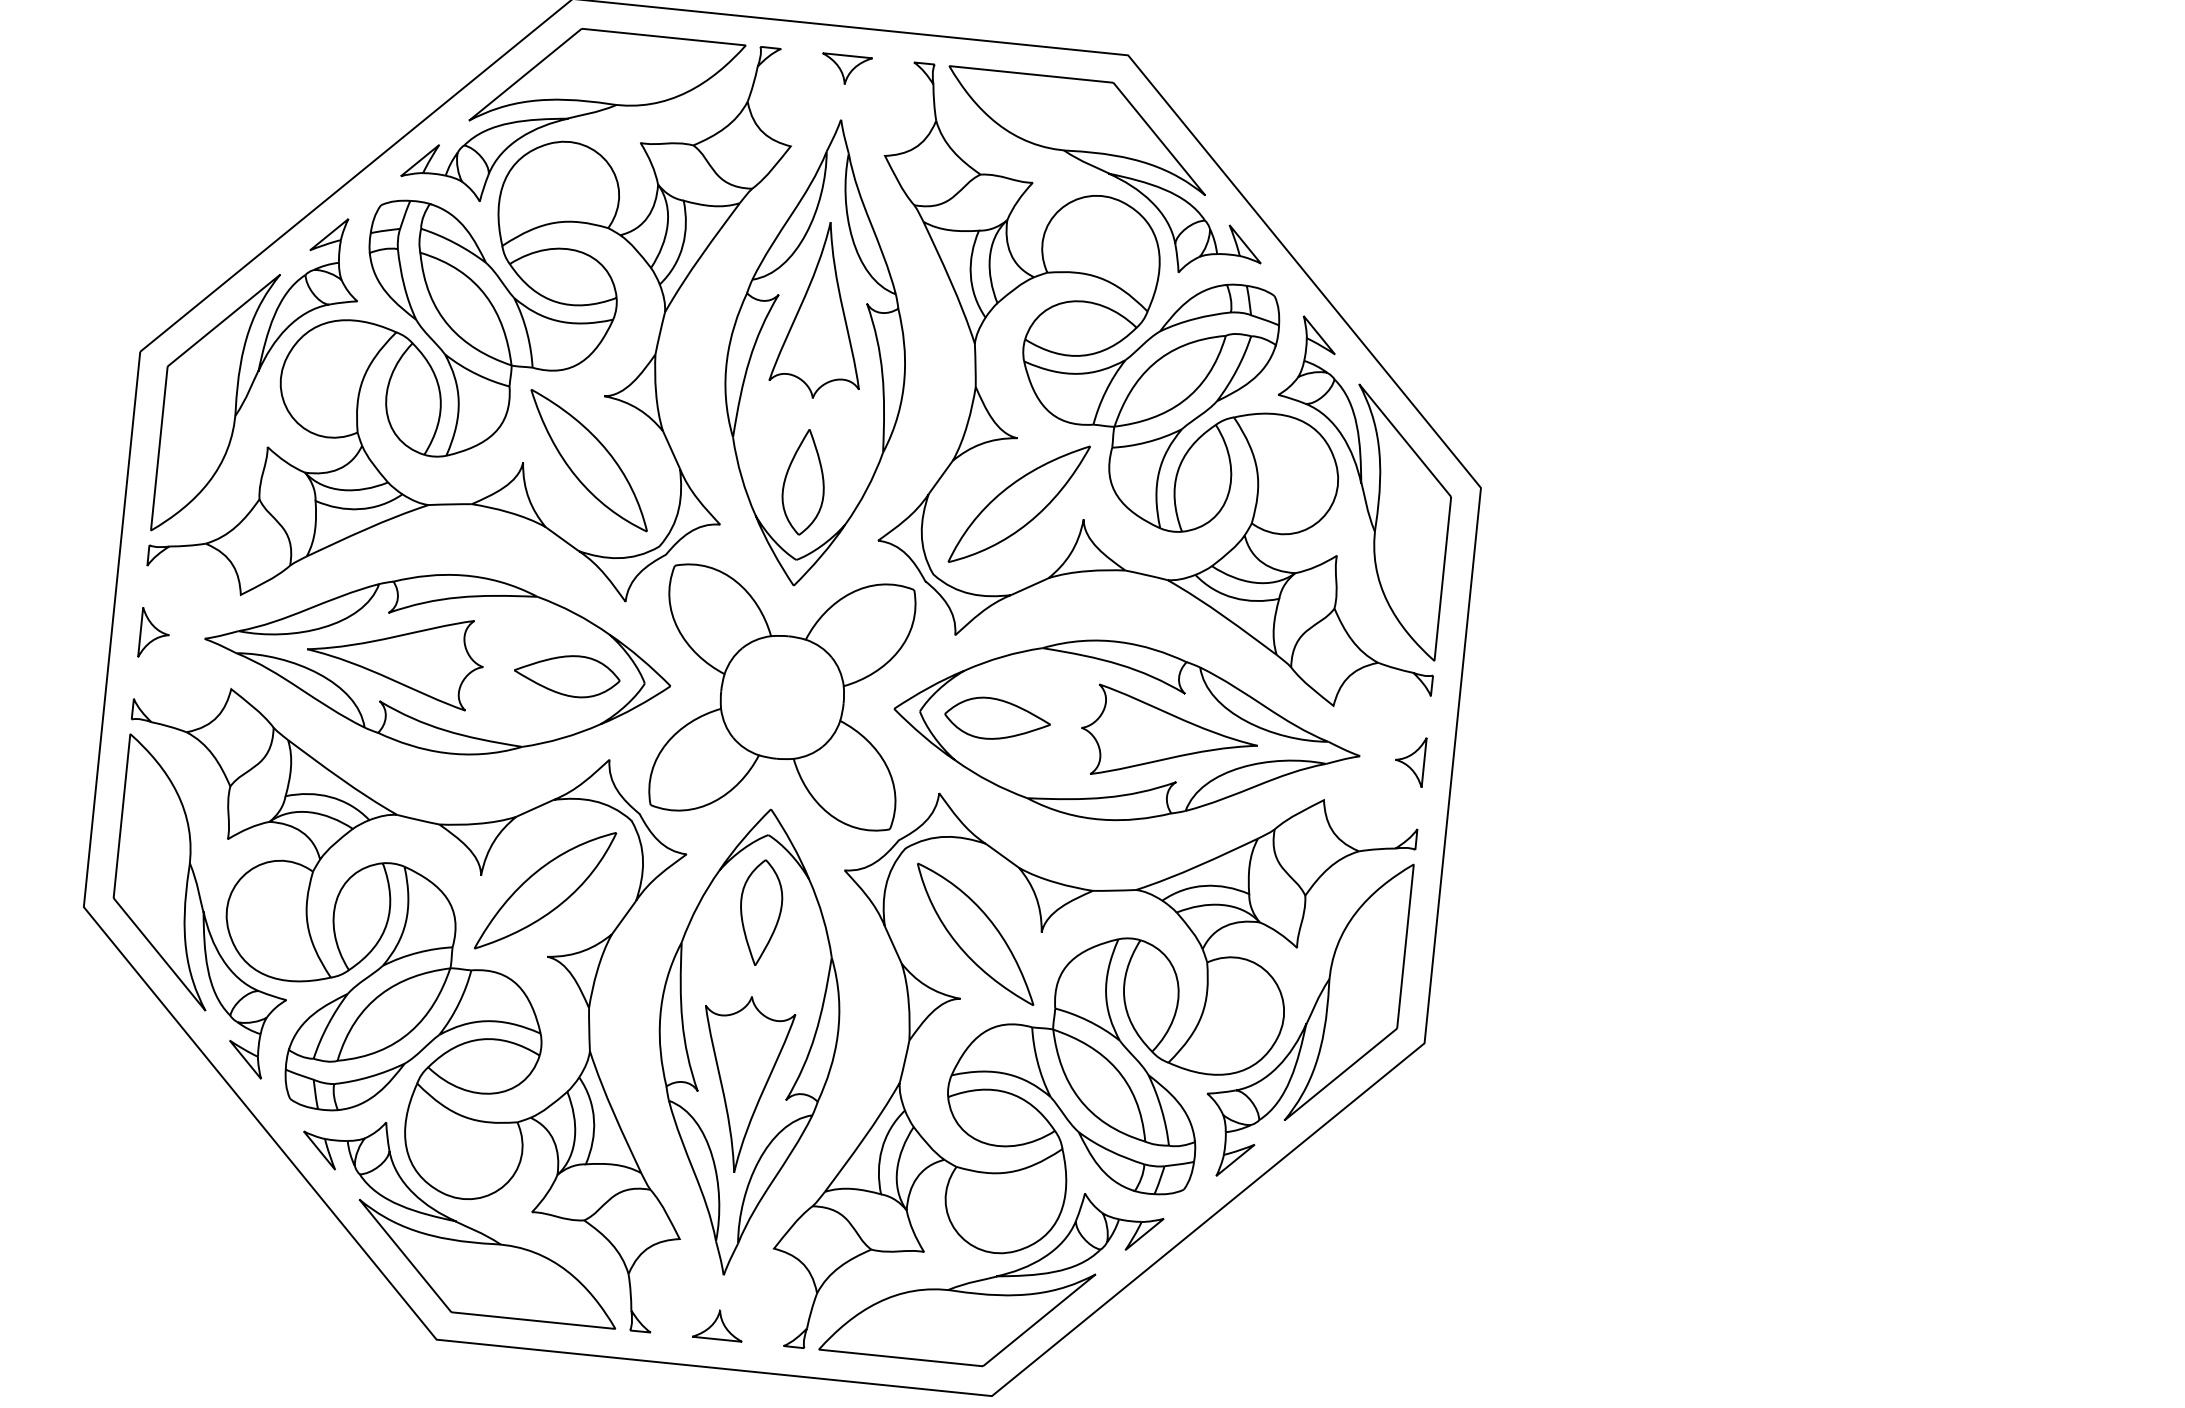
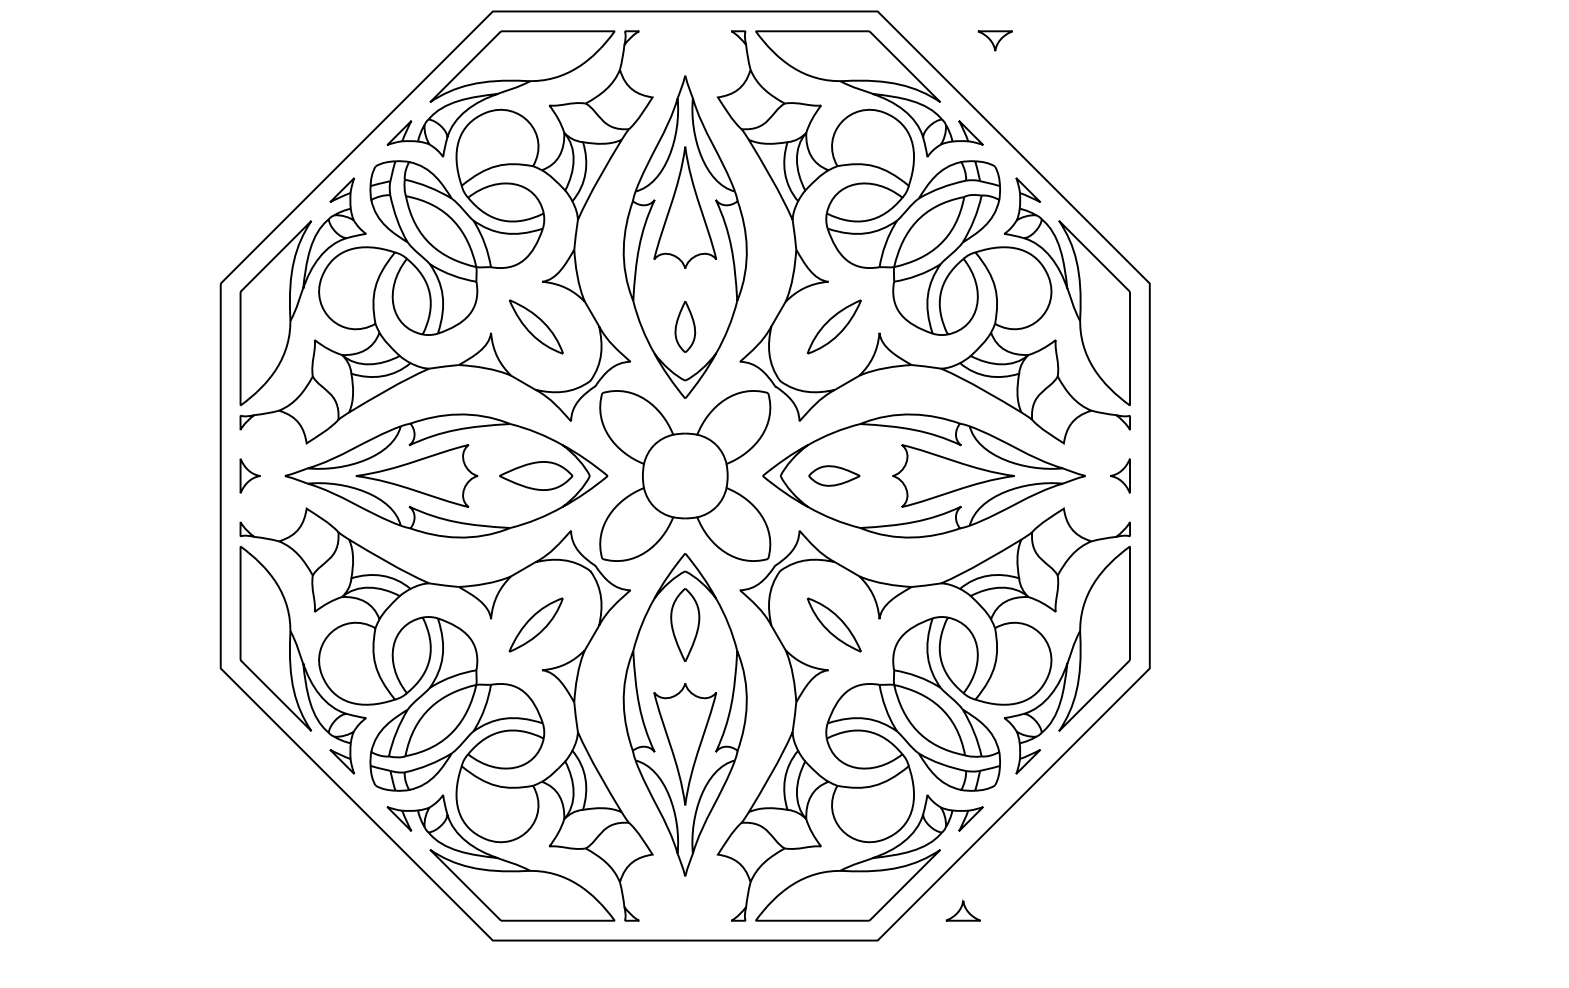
part: (845, 68) -> (994, 40), moved
part: (589, 459) -> (536, 326), size x0.6
part: (804, 481) -> (685, 326), size x0.7
part: (1019, 503) -> (834, 326), size x0.6
part: (997, 718) -> (834, 475), size x0.7
part: (544, 889) -> (535, 624), size x0.6
part: (975, 933) -> (834, 624), size x0.6
part: (717, 1324) -> (962, 910), moved

